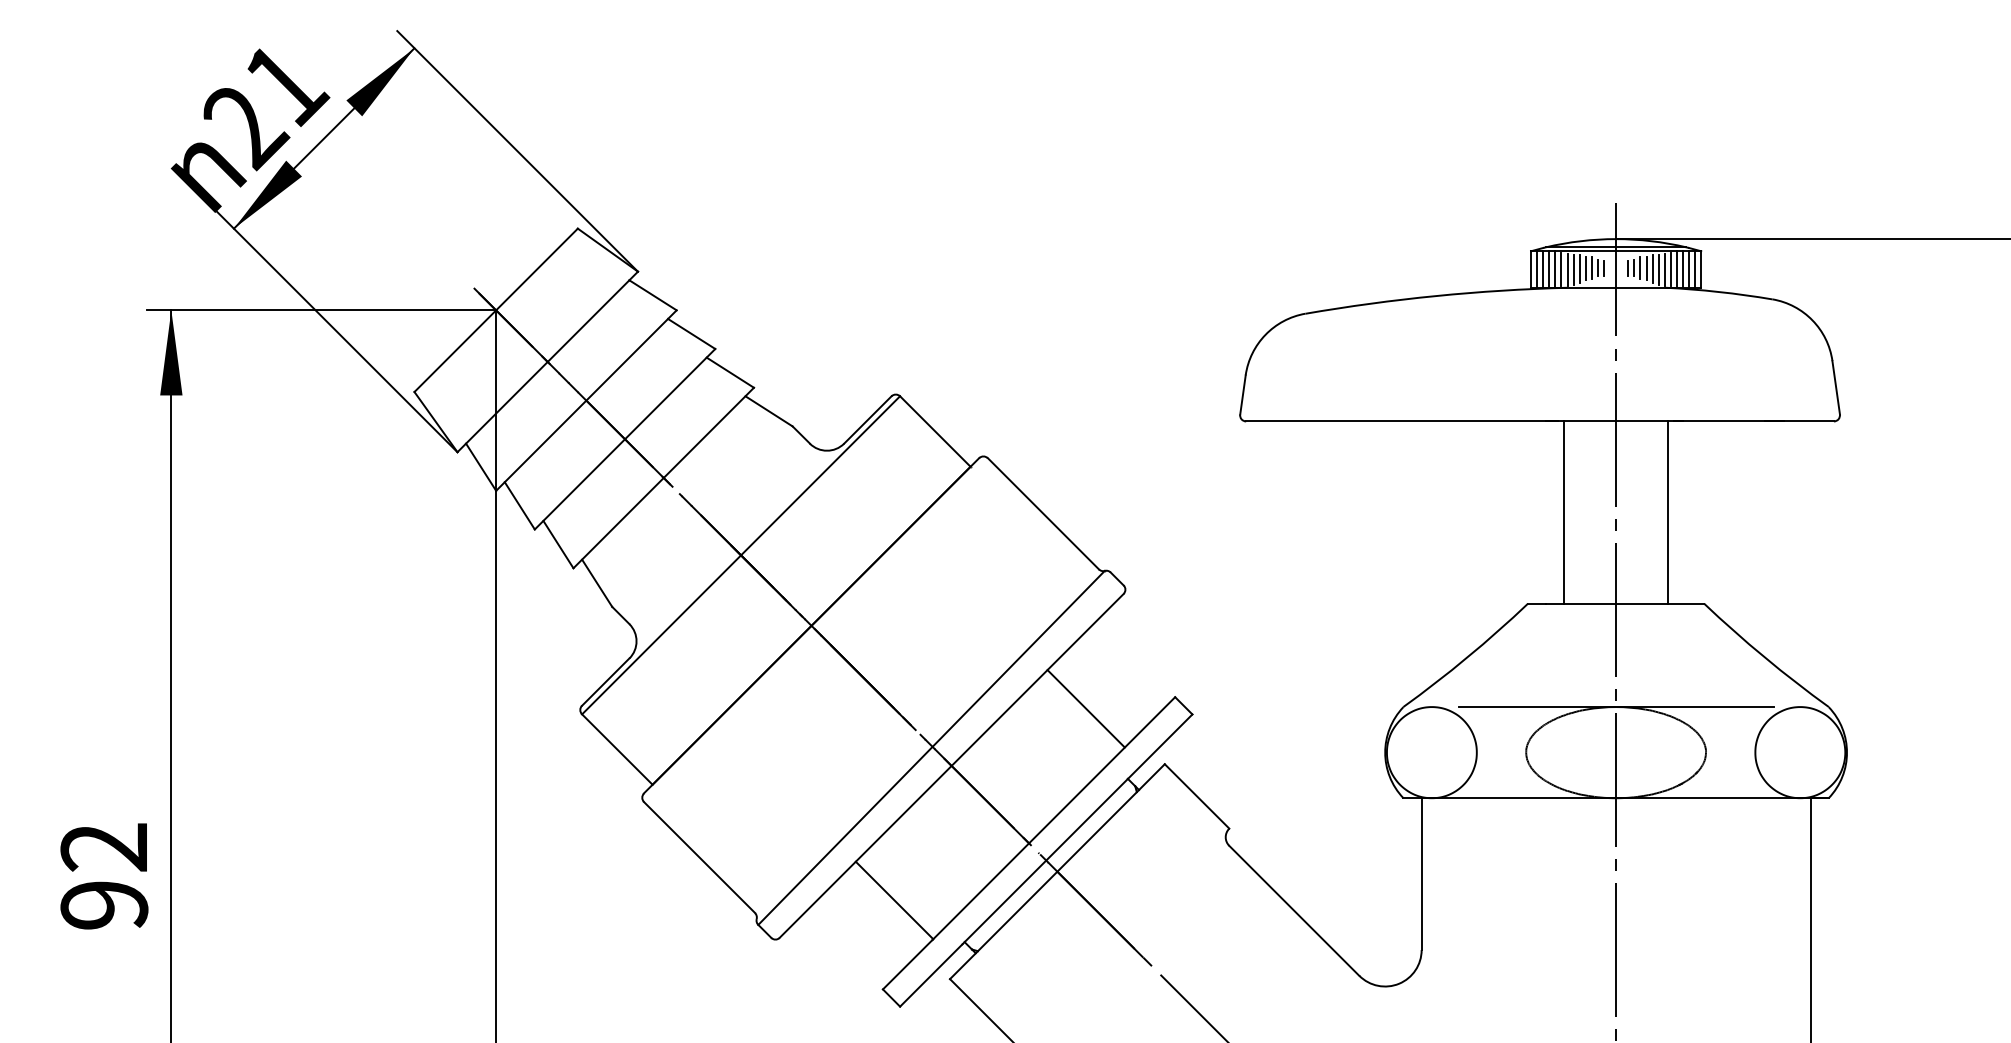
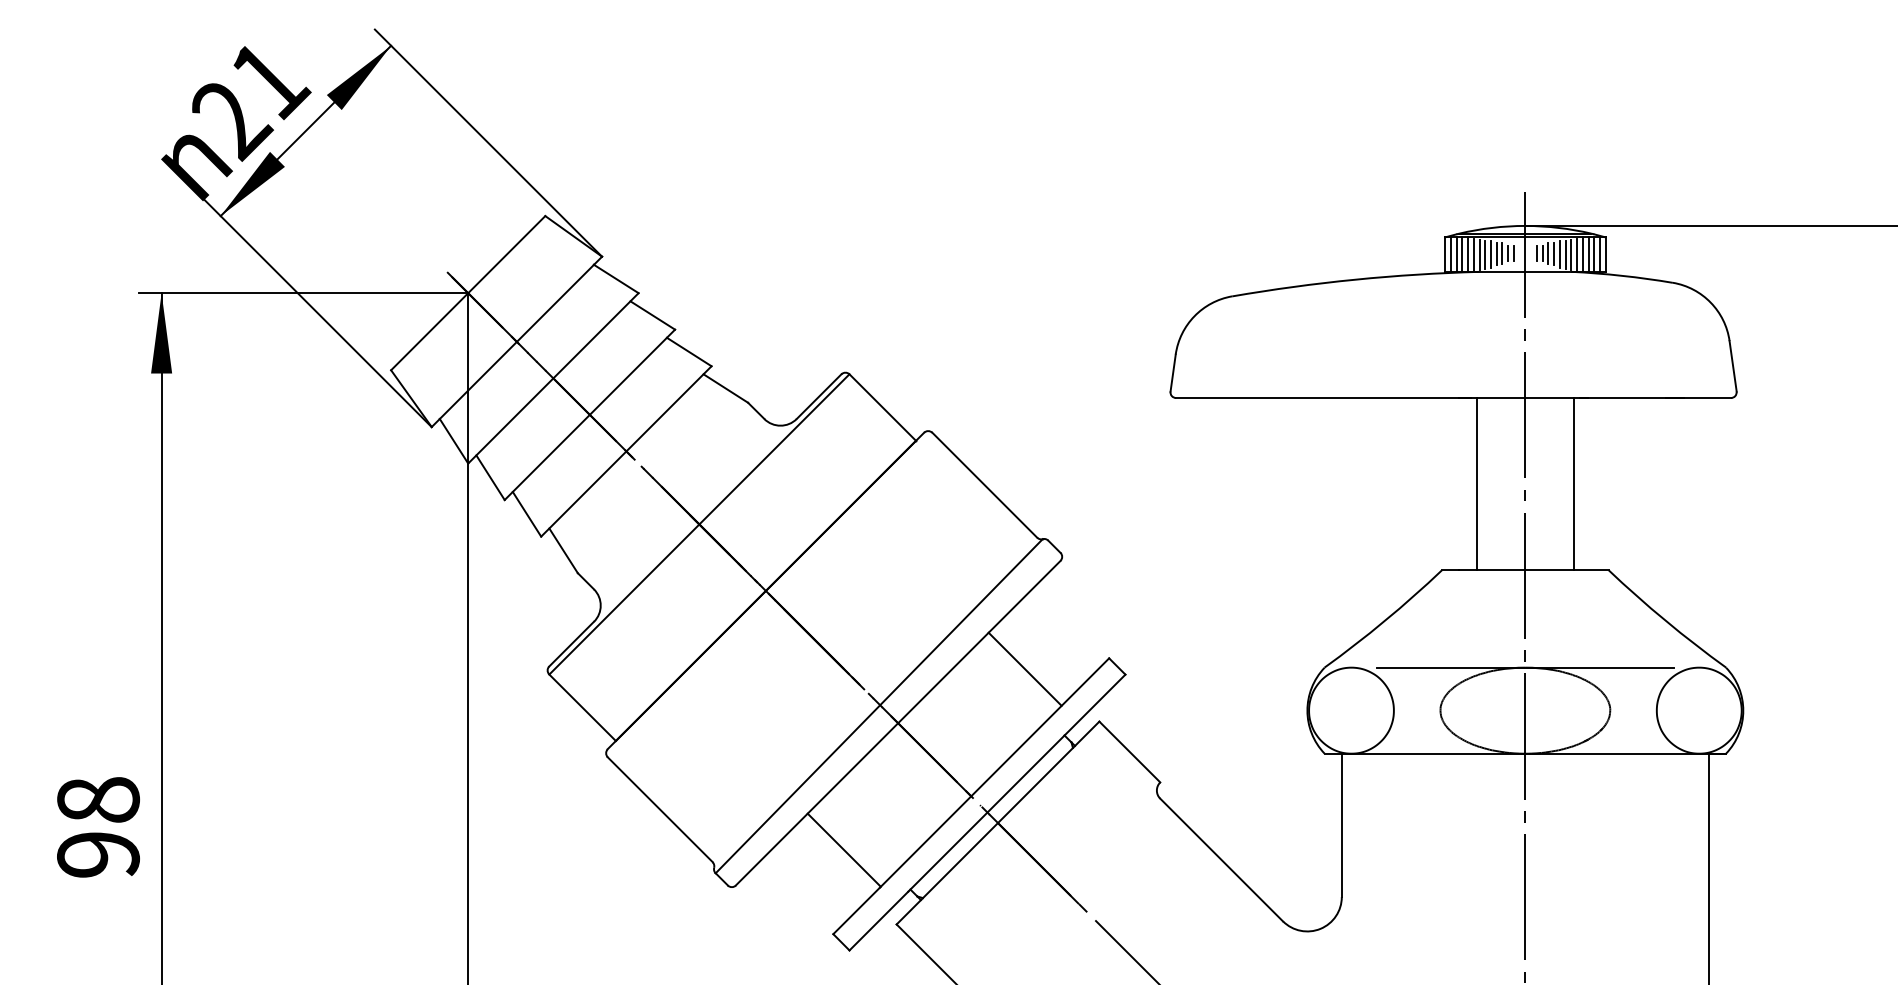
text: (104, 847) -> (98, 800), 92 -> 98

